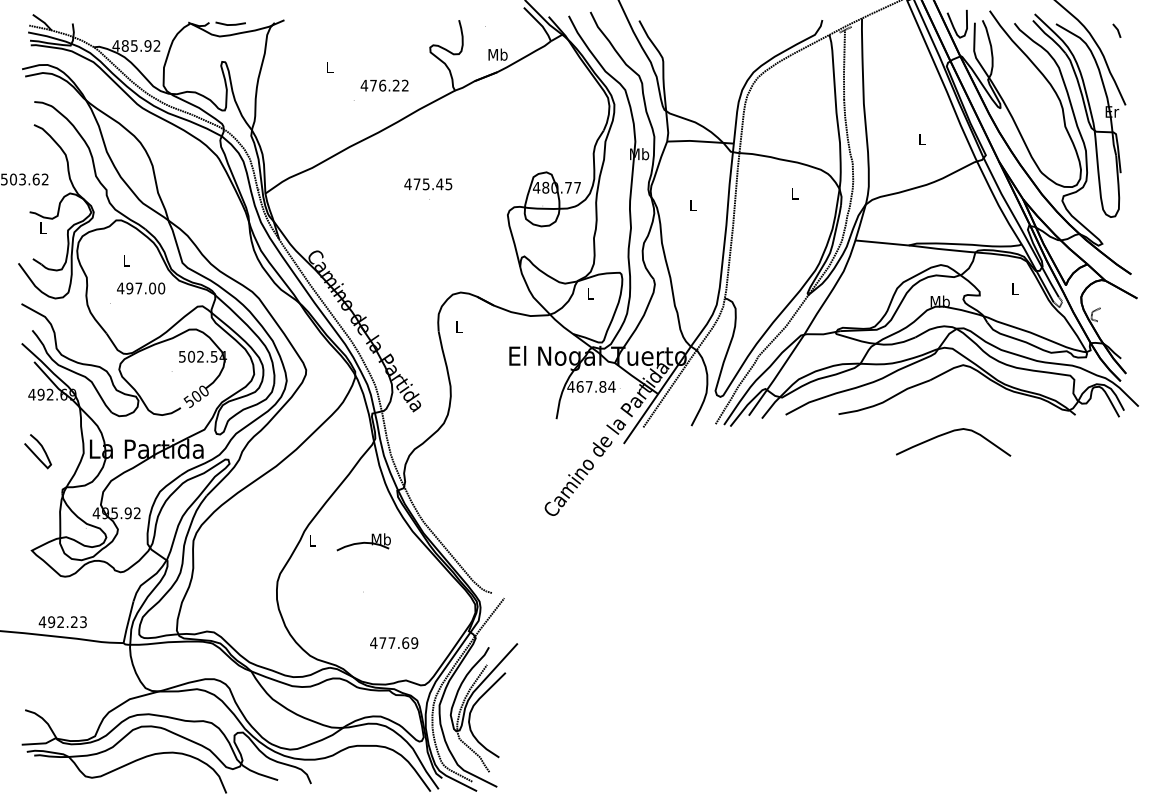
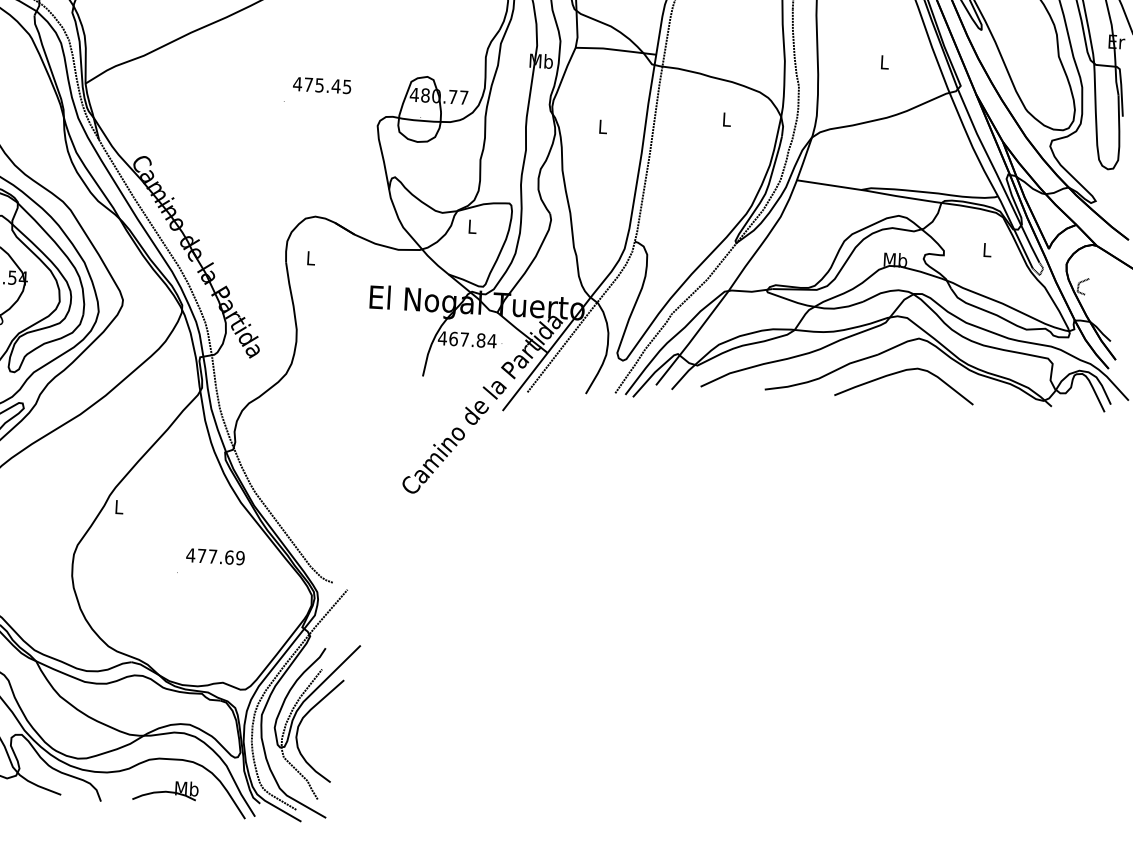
text: (428, 184) -> (322, 85), moved
curve: (949, 433) -> (900, 373), moved
part: (363, 542) -> (165, 791), moved
text: (394, 642) -> (215, 556), moved

